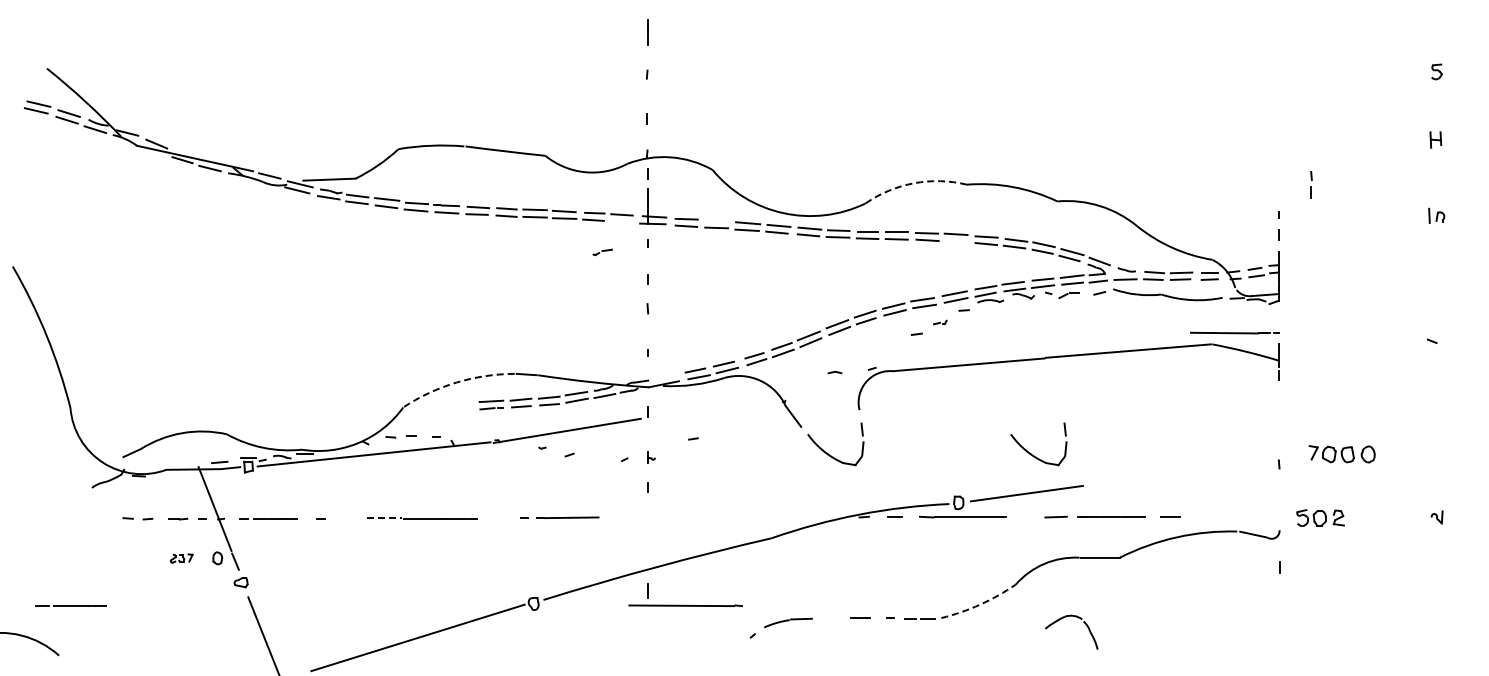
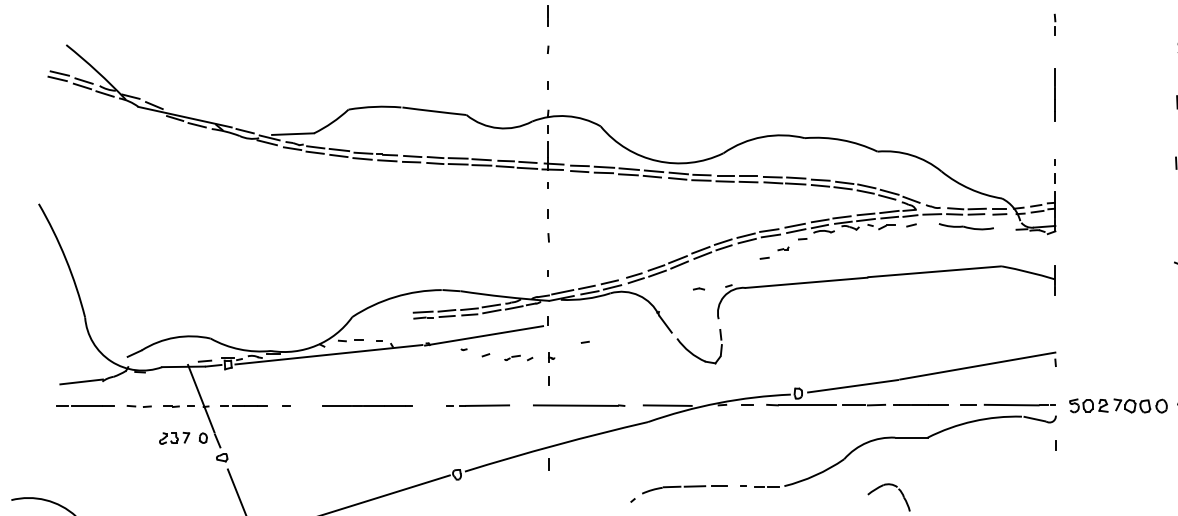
line: (1277, 130) -> (1054, 94), added
arc: (914, 183) -> (762, 137), dashed -> solid
part: (1311, 184) -> (1055, 24), moved
line: (717, 220) -> (604, 166), added
line: (621, 221) -> (527, 167), added
line: (955, 241) -> (795, 183), added
part: (602, 251) -> (512, 357), moved
part: (1168, 294) -> (966, 226), size x0.62
line: (1234, 332) -> (1019, 404), moved
line: (665, 376) -> (562, 292), added
arc: (456, 382) -> (395, 297), dashed -> solid
part: (1030, 452) -> (855, 353), removed
part: (1341, 454) -> (1140, 406), moved
line: (1181, 468) -> (977, 366), added
line: (65, 488) -> (81, 382), added
line: (795, 517) -> (667, 405), added
line: (1027, 517) -> (853, 405), added
line: (384, 518) -> (337, 406), dashed -> solid
part: (181, 558) -> (174, 438), size x1.67
arc: (980, 604) -> (815, 475), dashed -> solid
line: (70, 605) -> (85, 406), moved
line: (685, 605) -> (578, 405), moved
line: (829, 618) -> (694, 486), added

